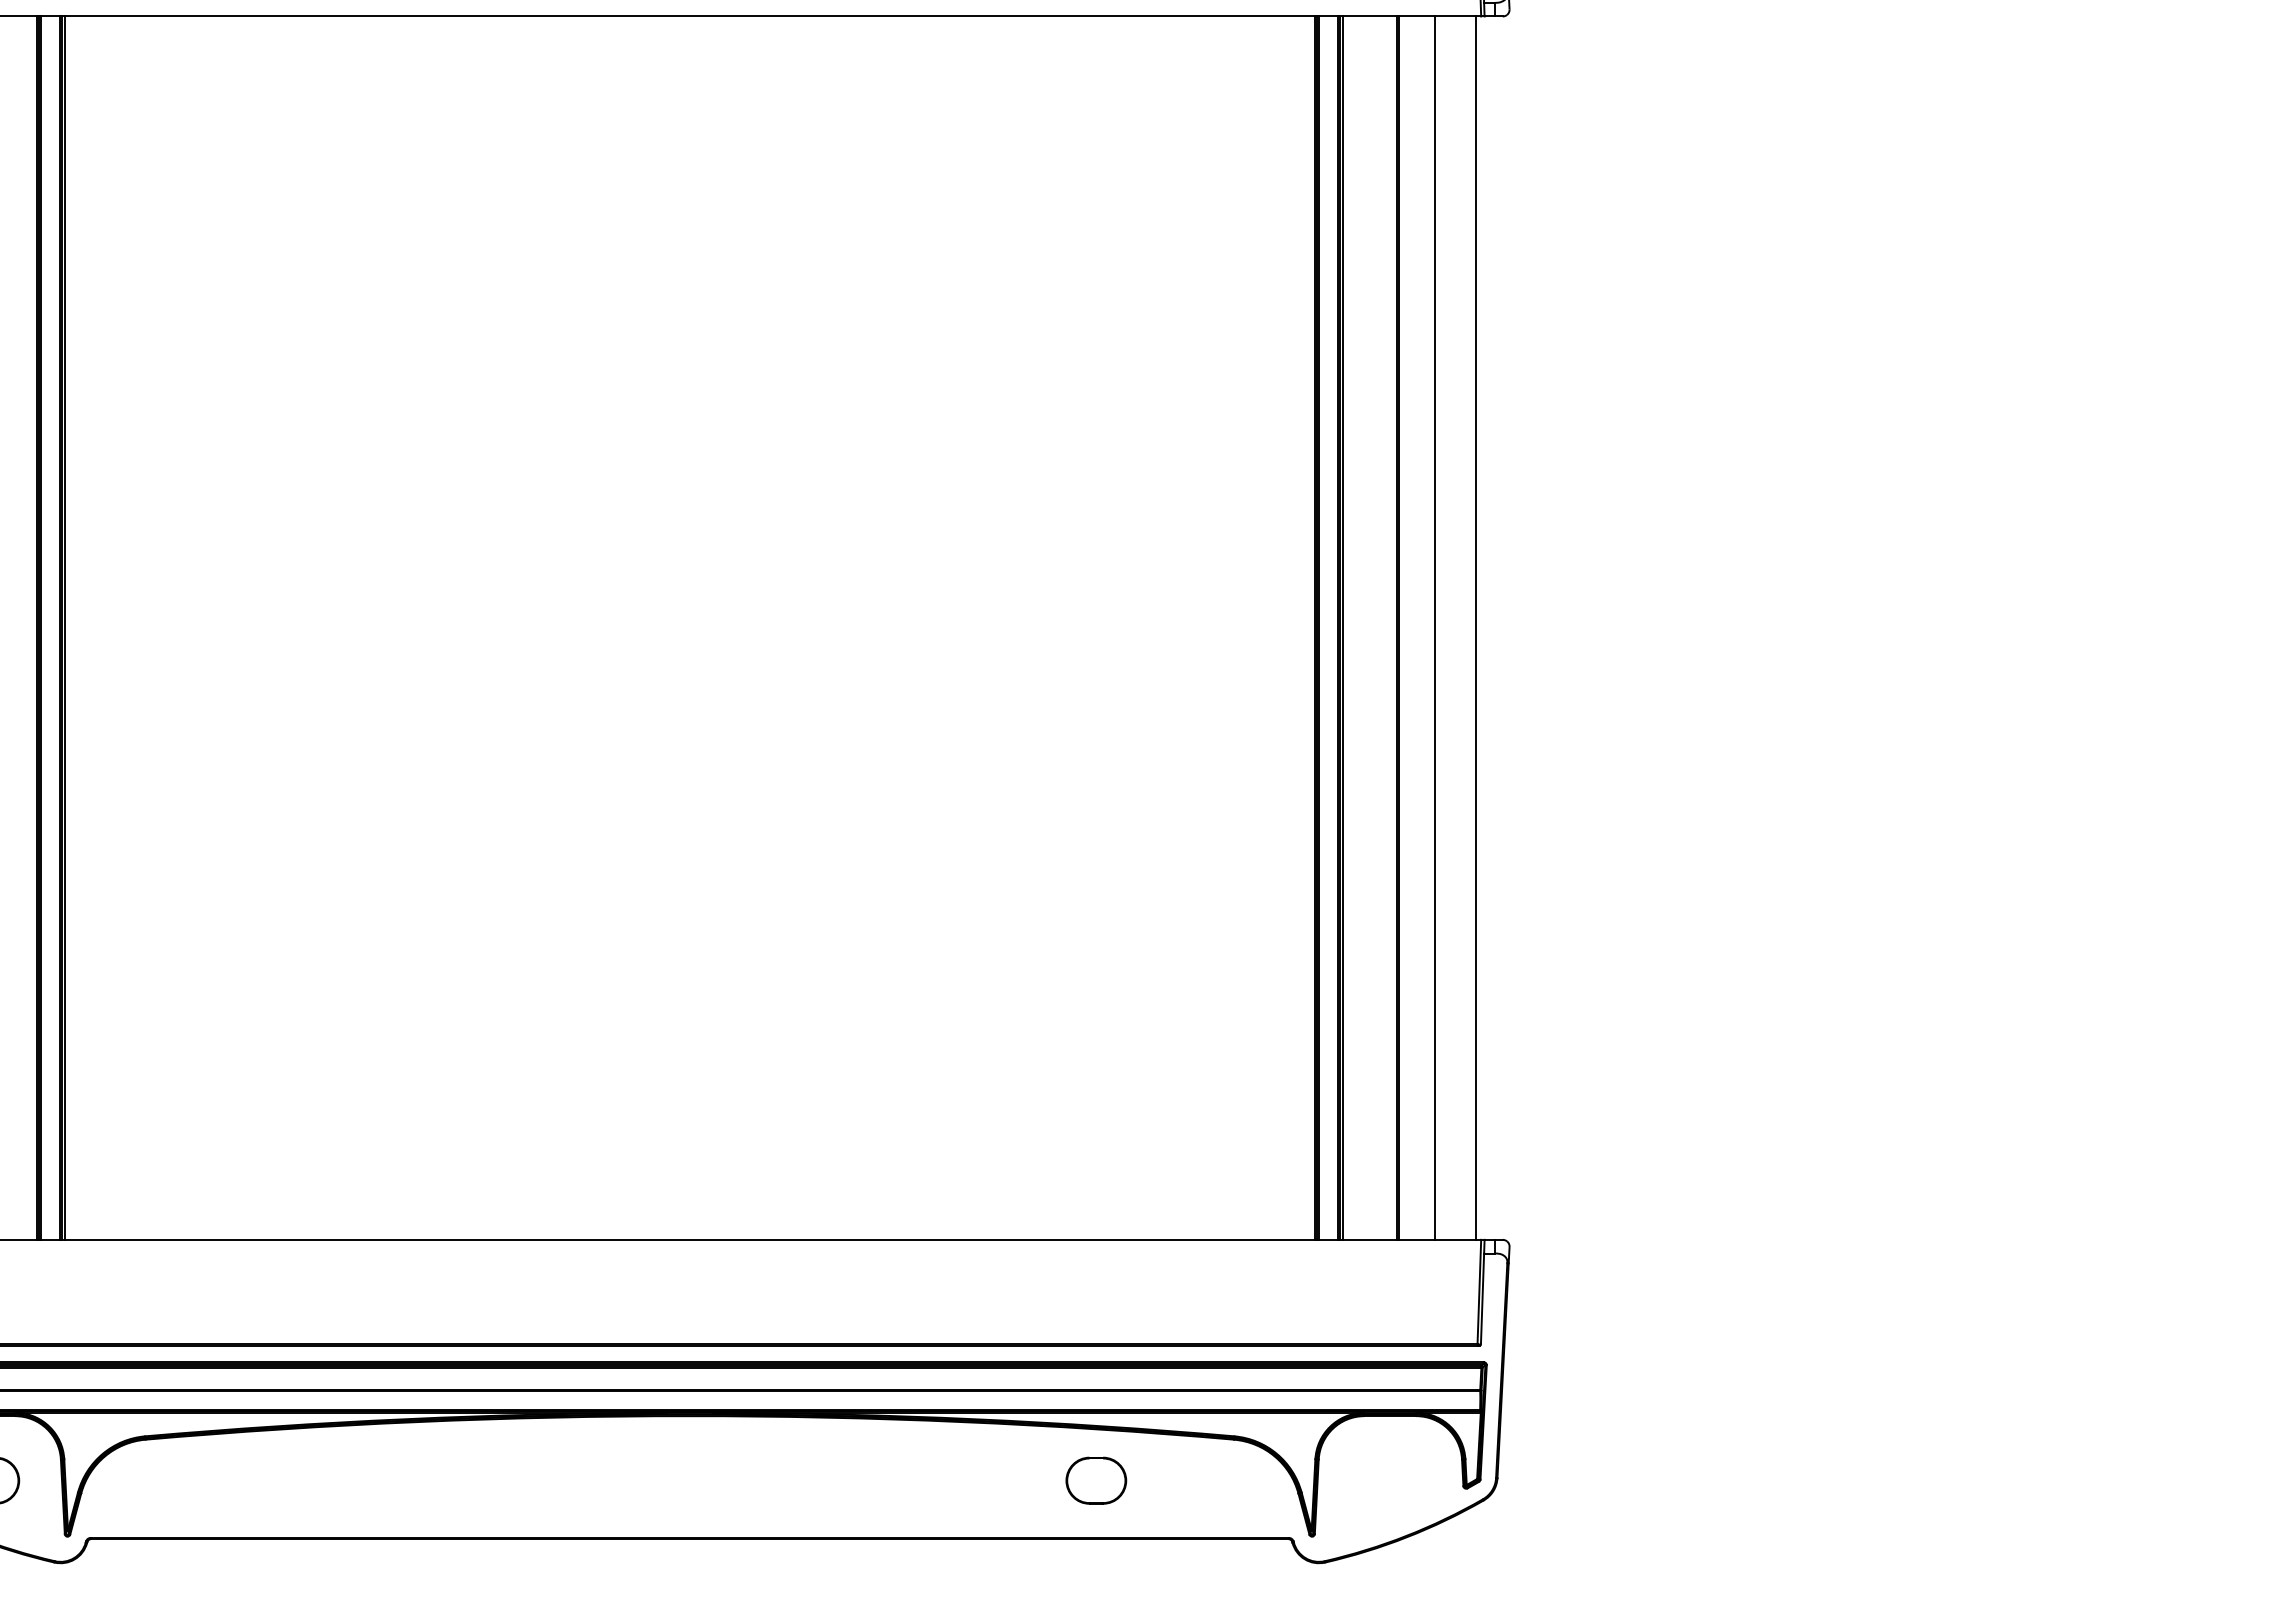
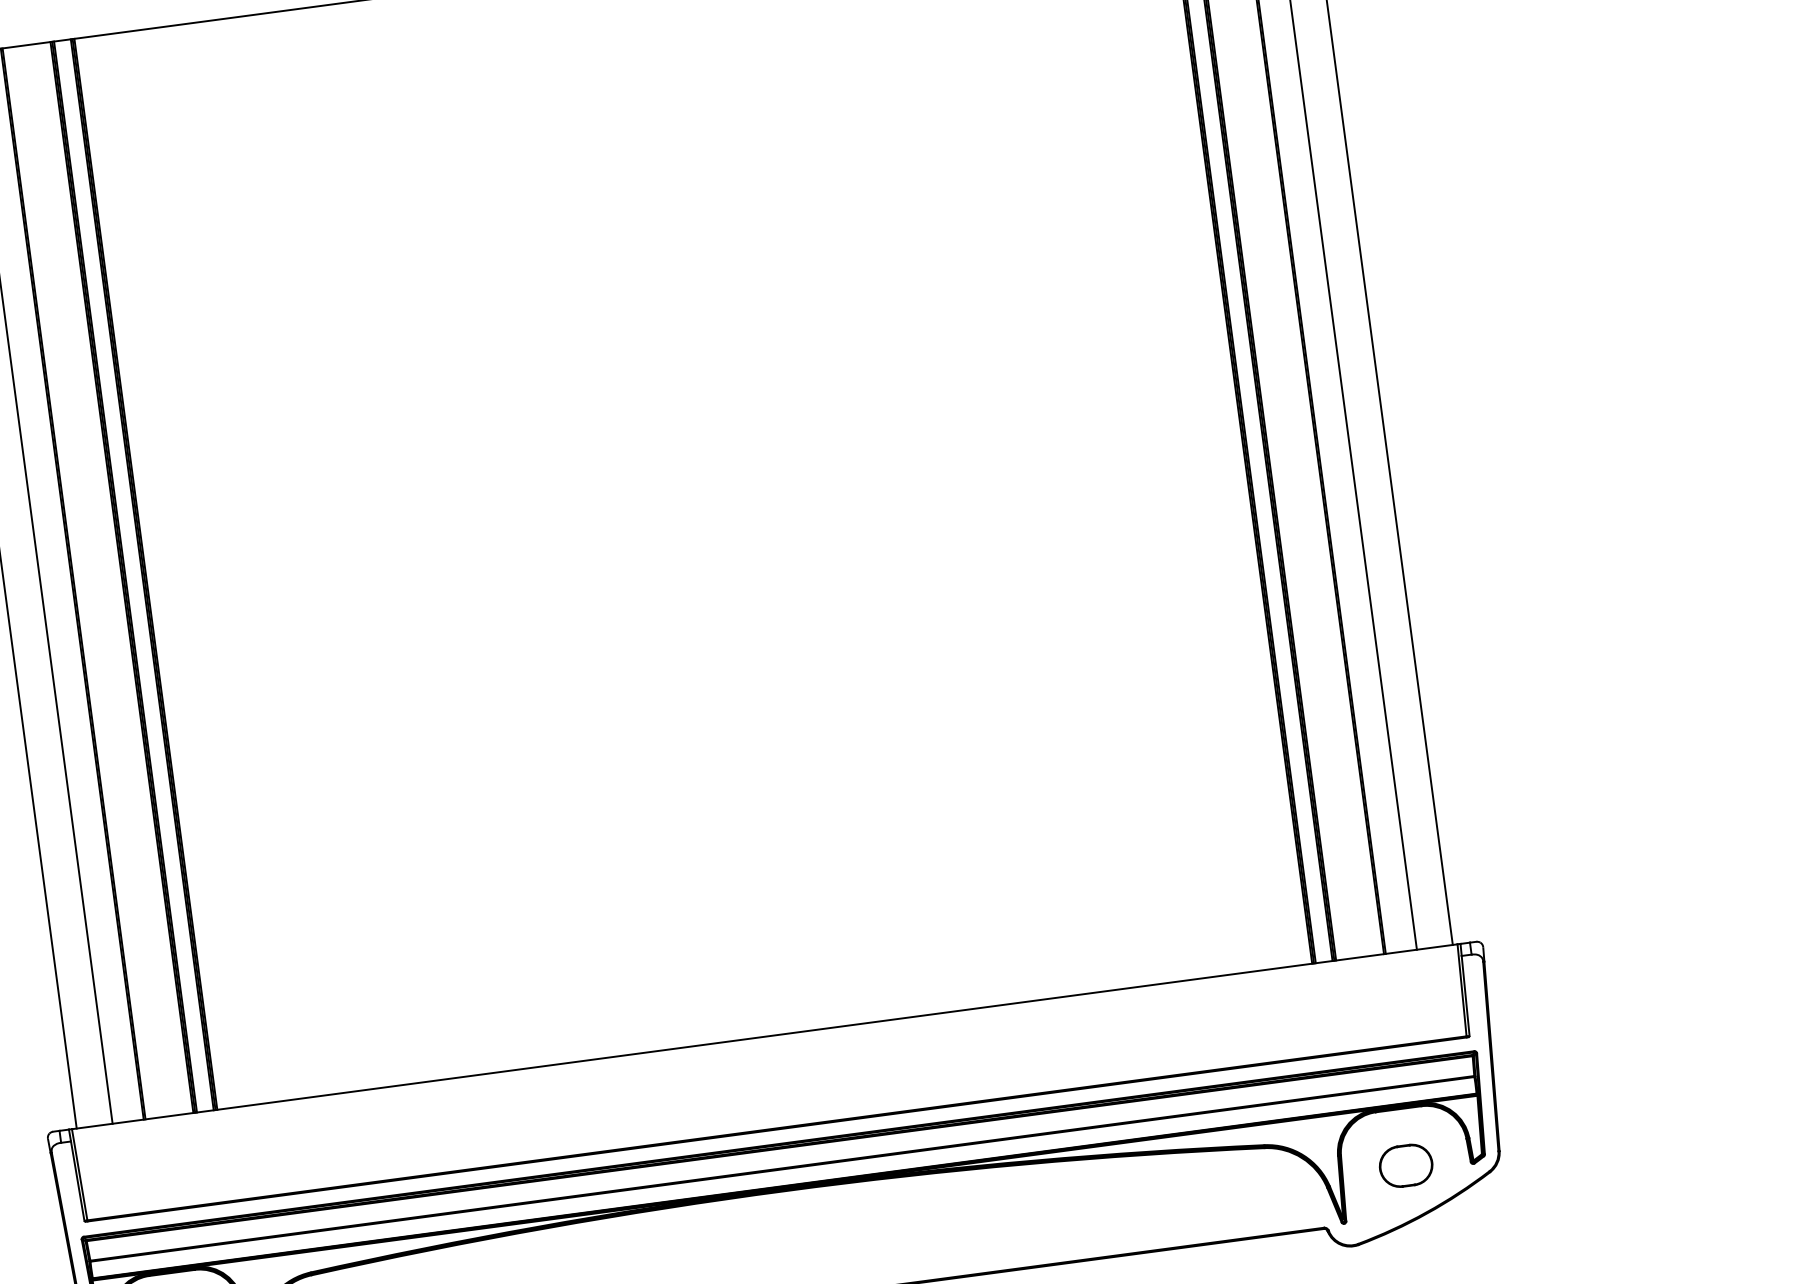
part: (1096, 1480) -> (1406, 1165), moved

